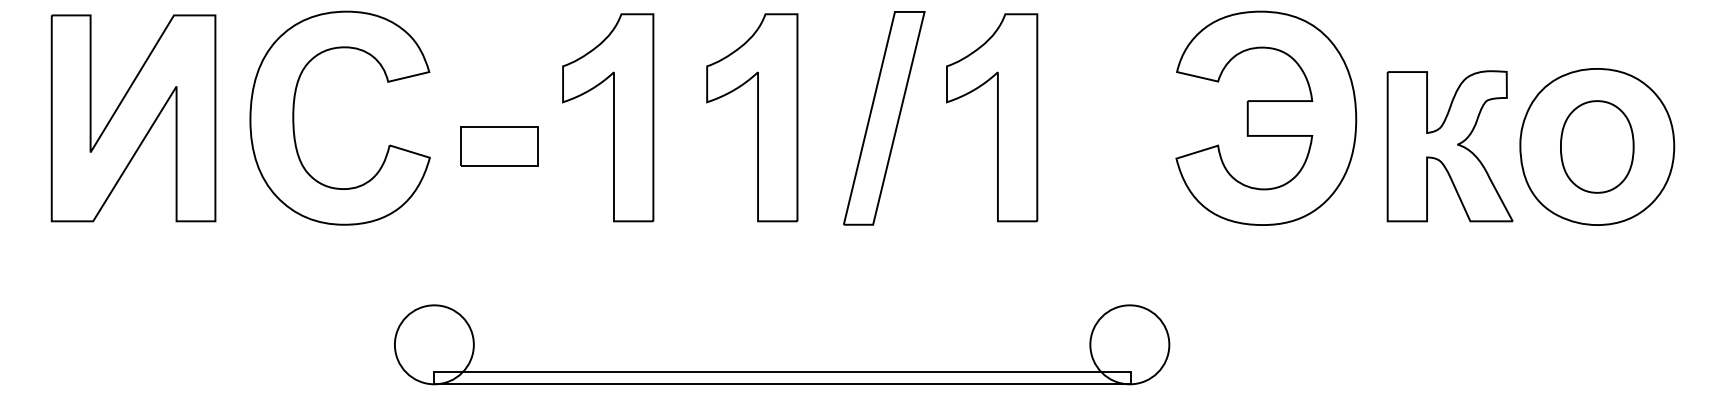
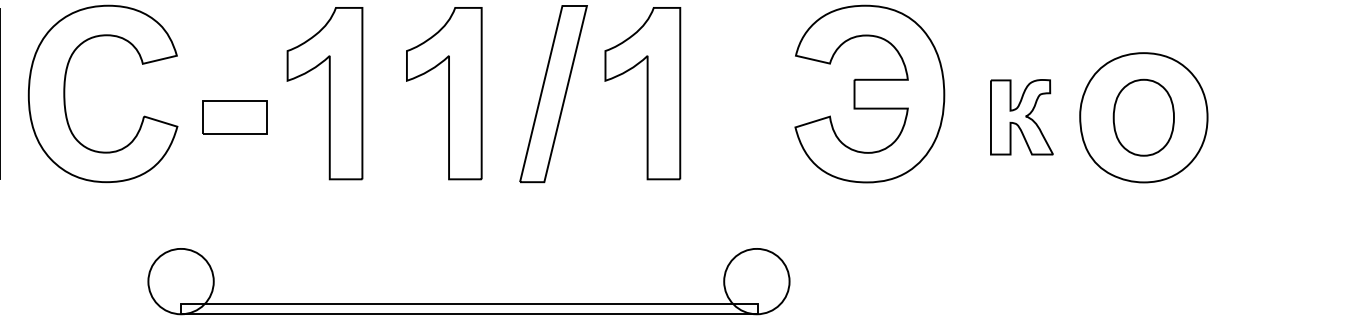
part: (1449, 146) -> (1021, 117), size x0.6

